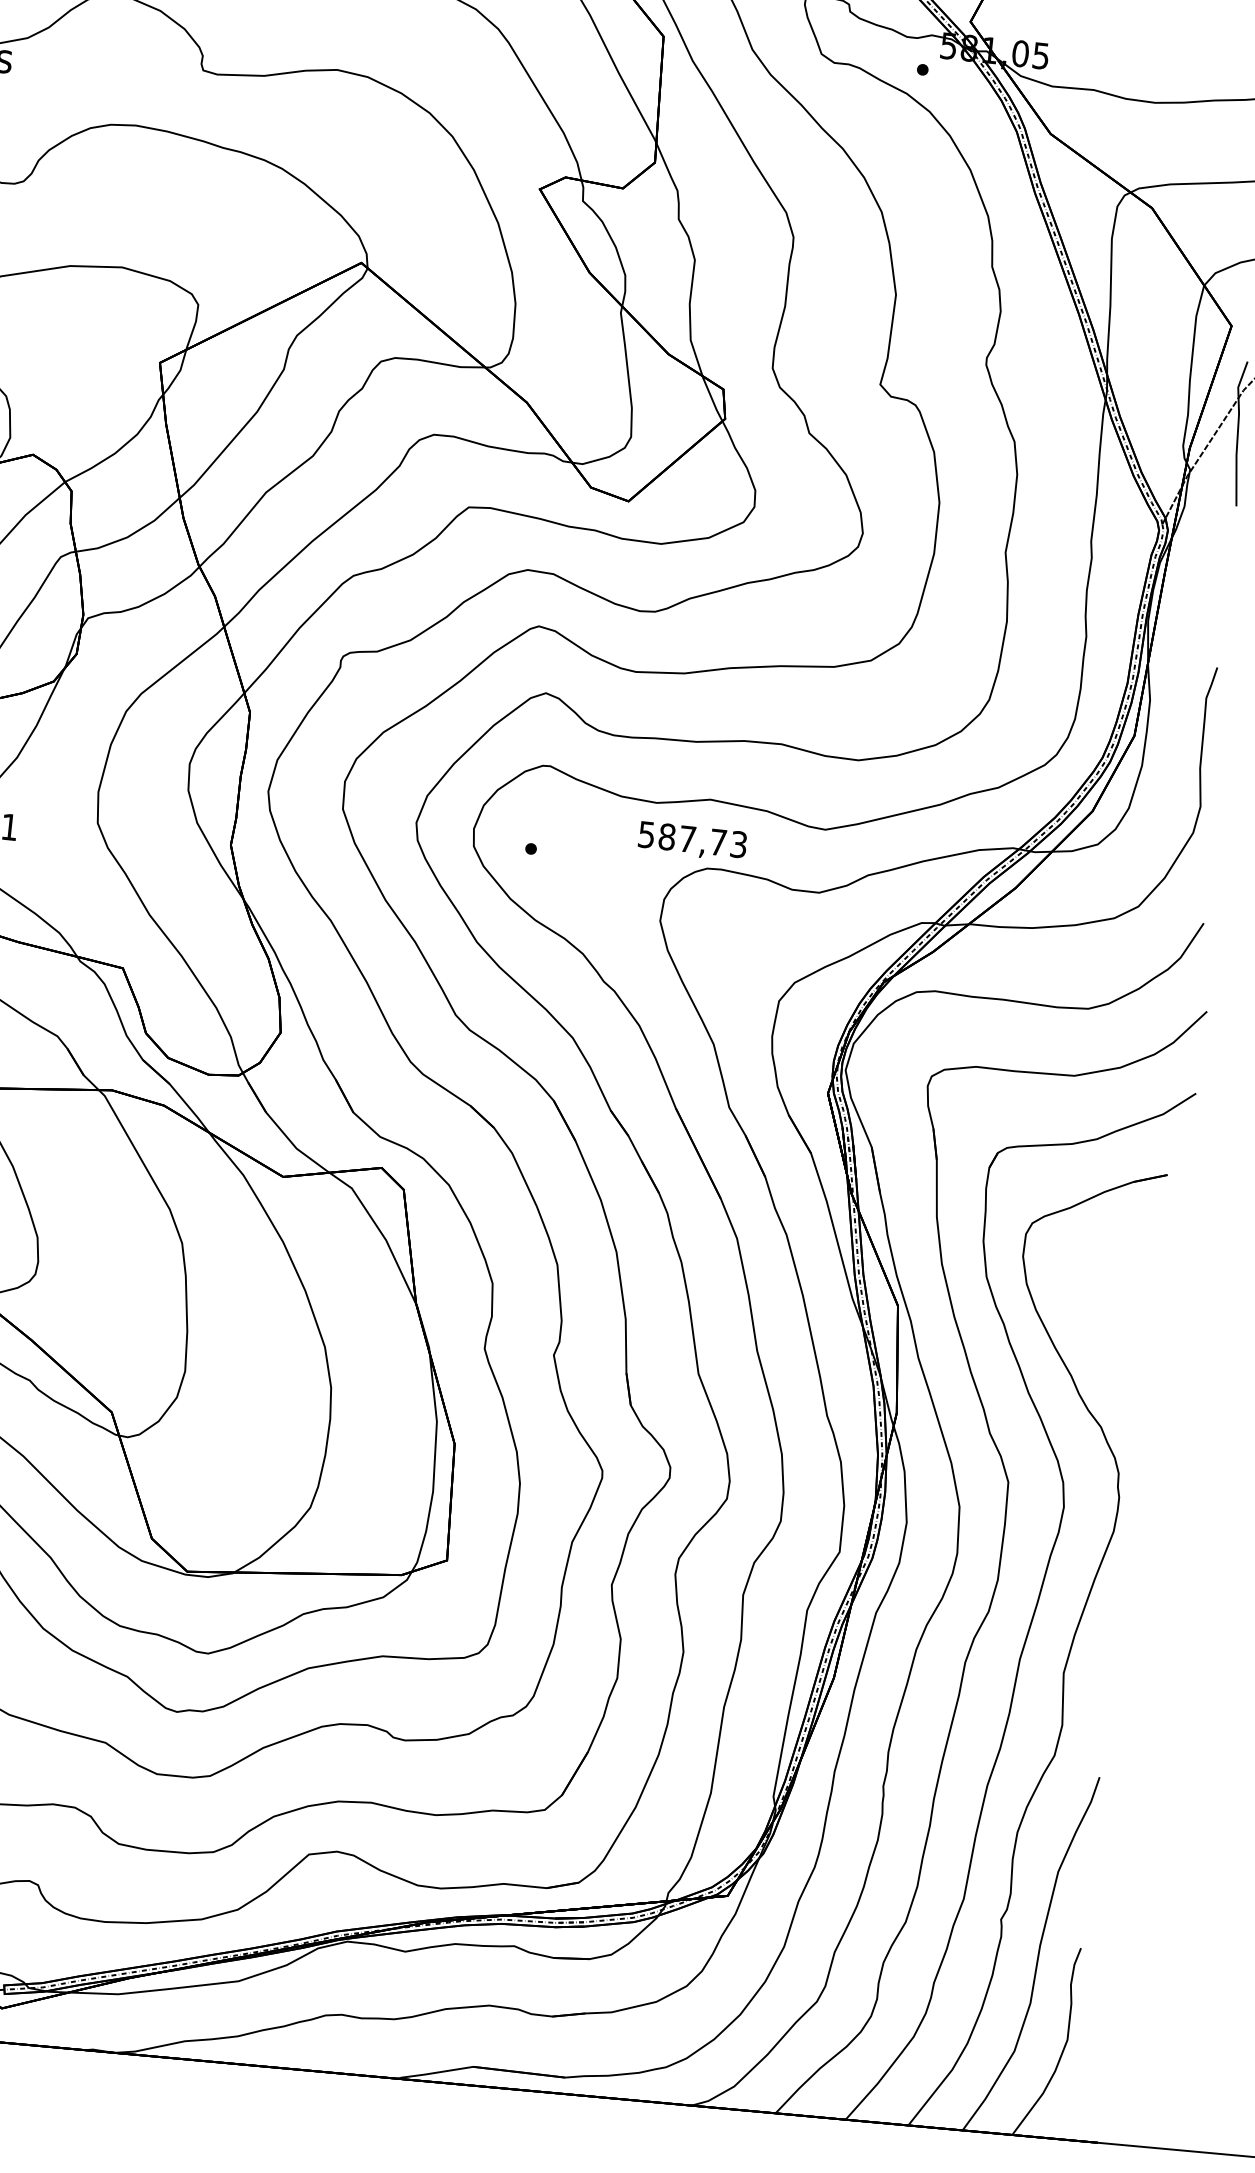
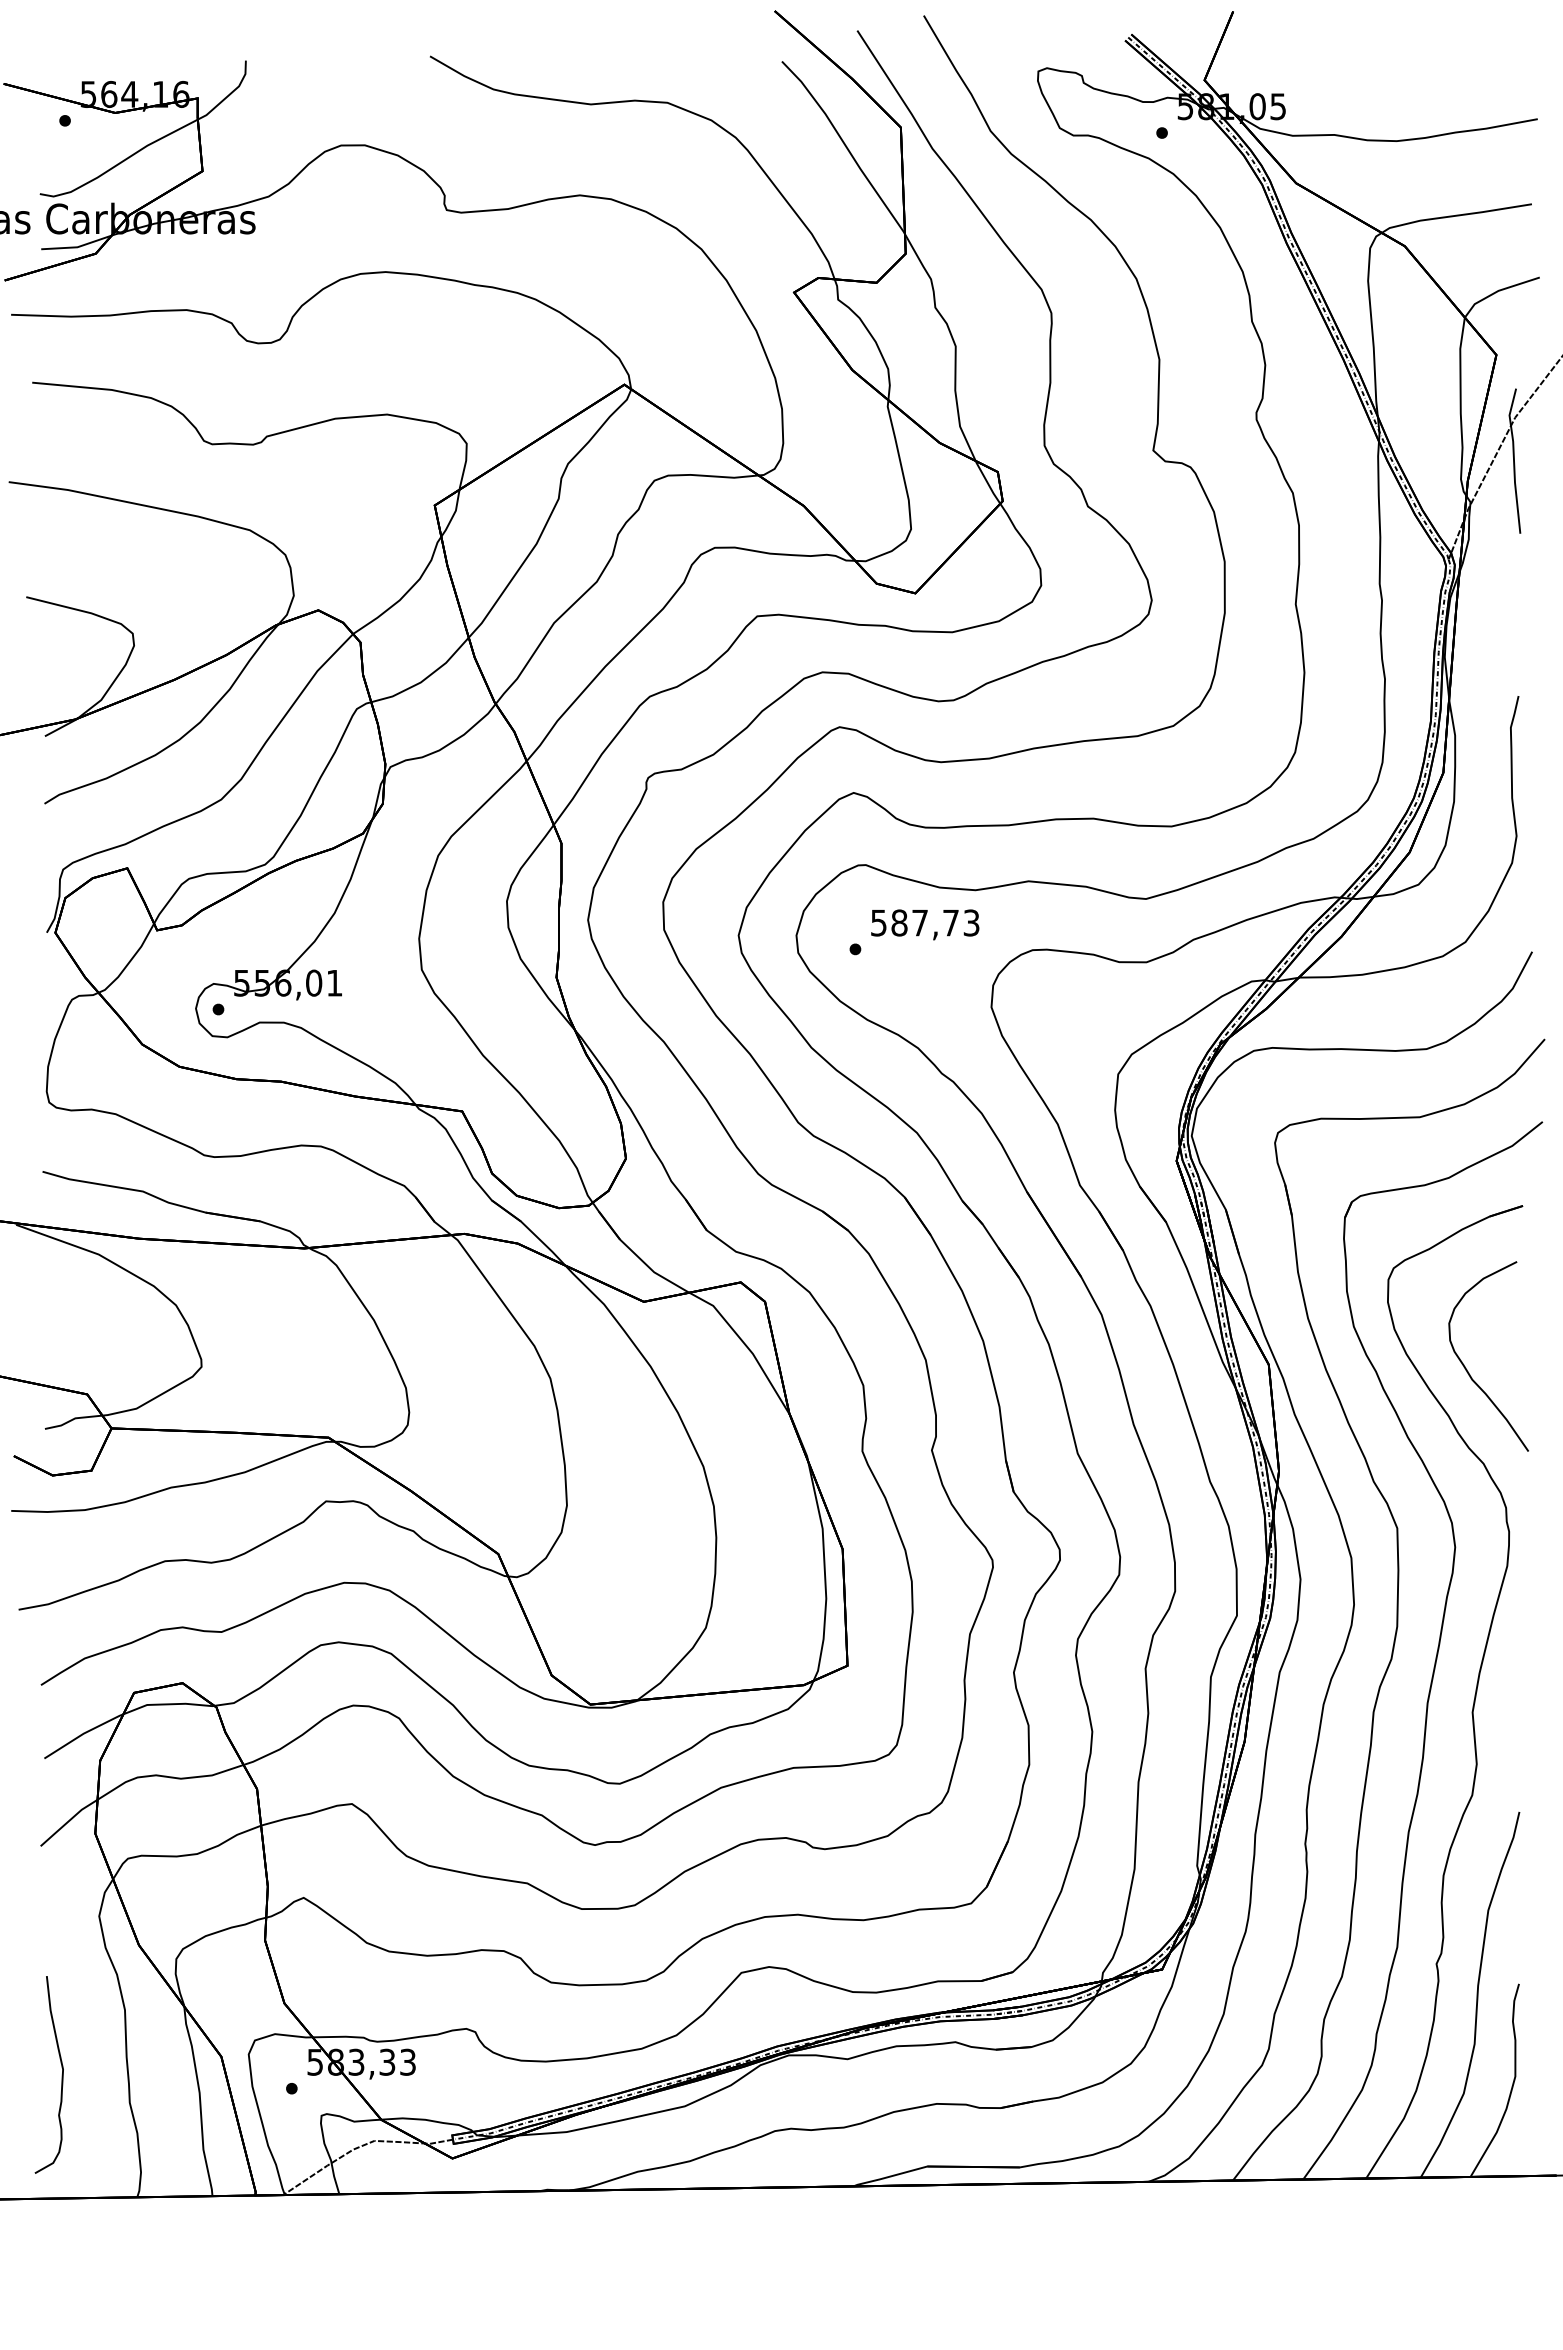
text: (692, 841) -> (925, 924), moved
curve: (1095, 1331) -> (1467, 1369), added

